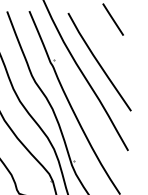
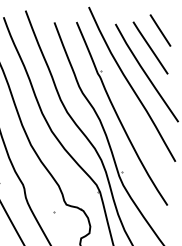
line: (103, 36) -> (150, 47), added

